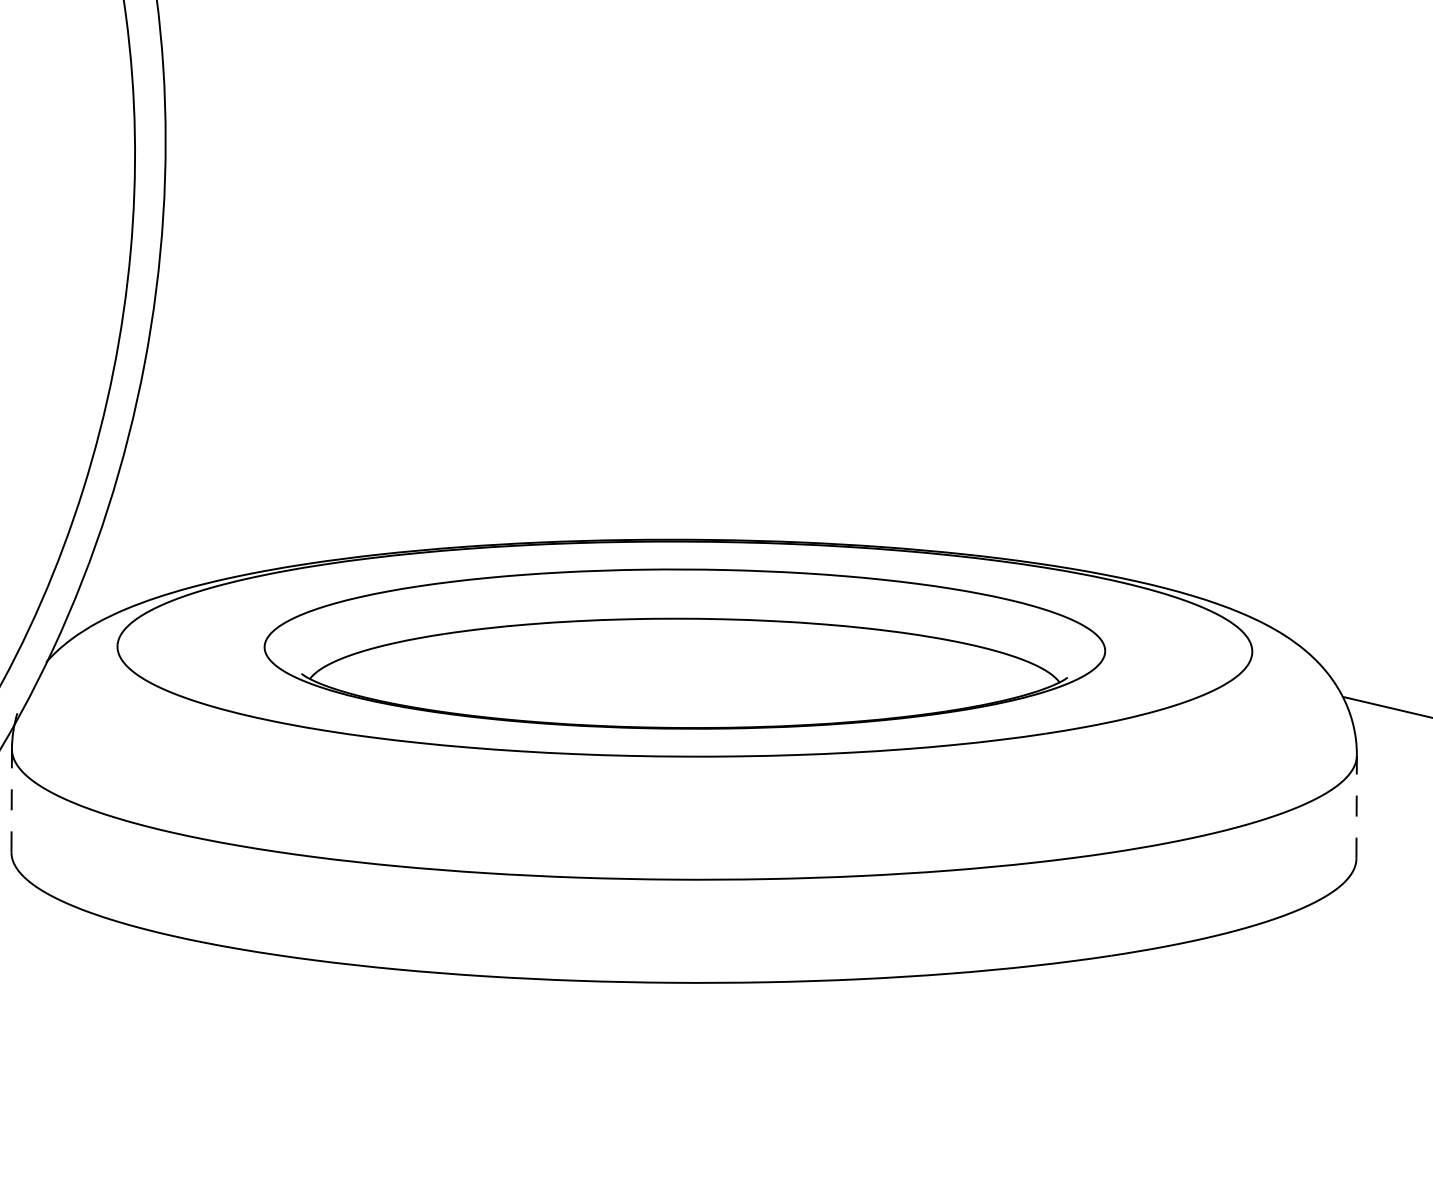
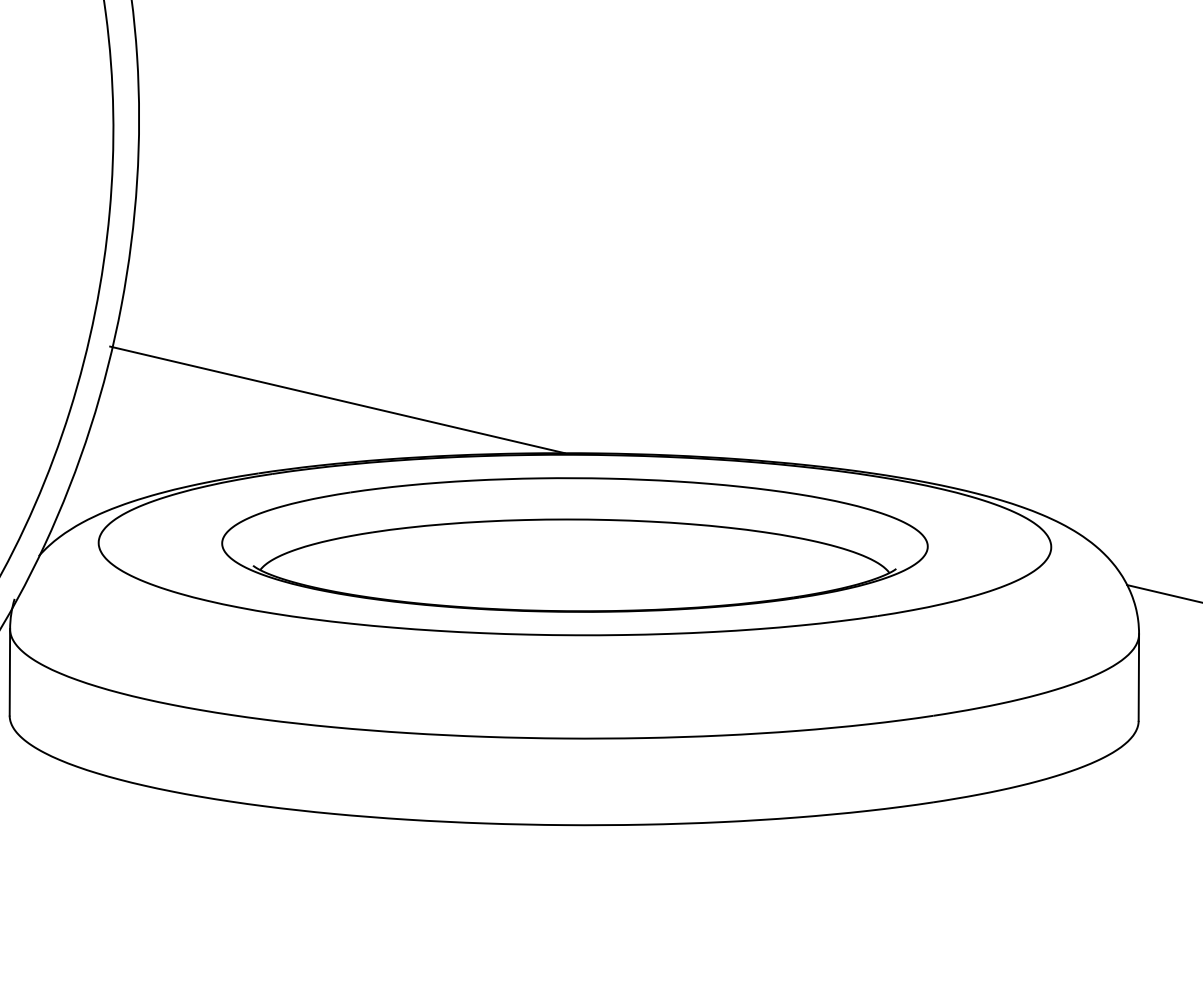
line: (401, 475) -> (337, 399), added
line: (11, 799) -> (9, 671), dashed -> solid
line: (1356, 806) -> (1138, 677), dashed -> solid

